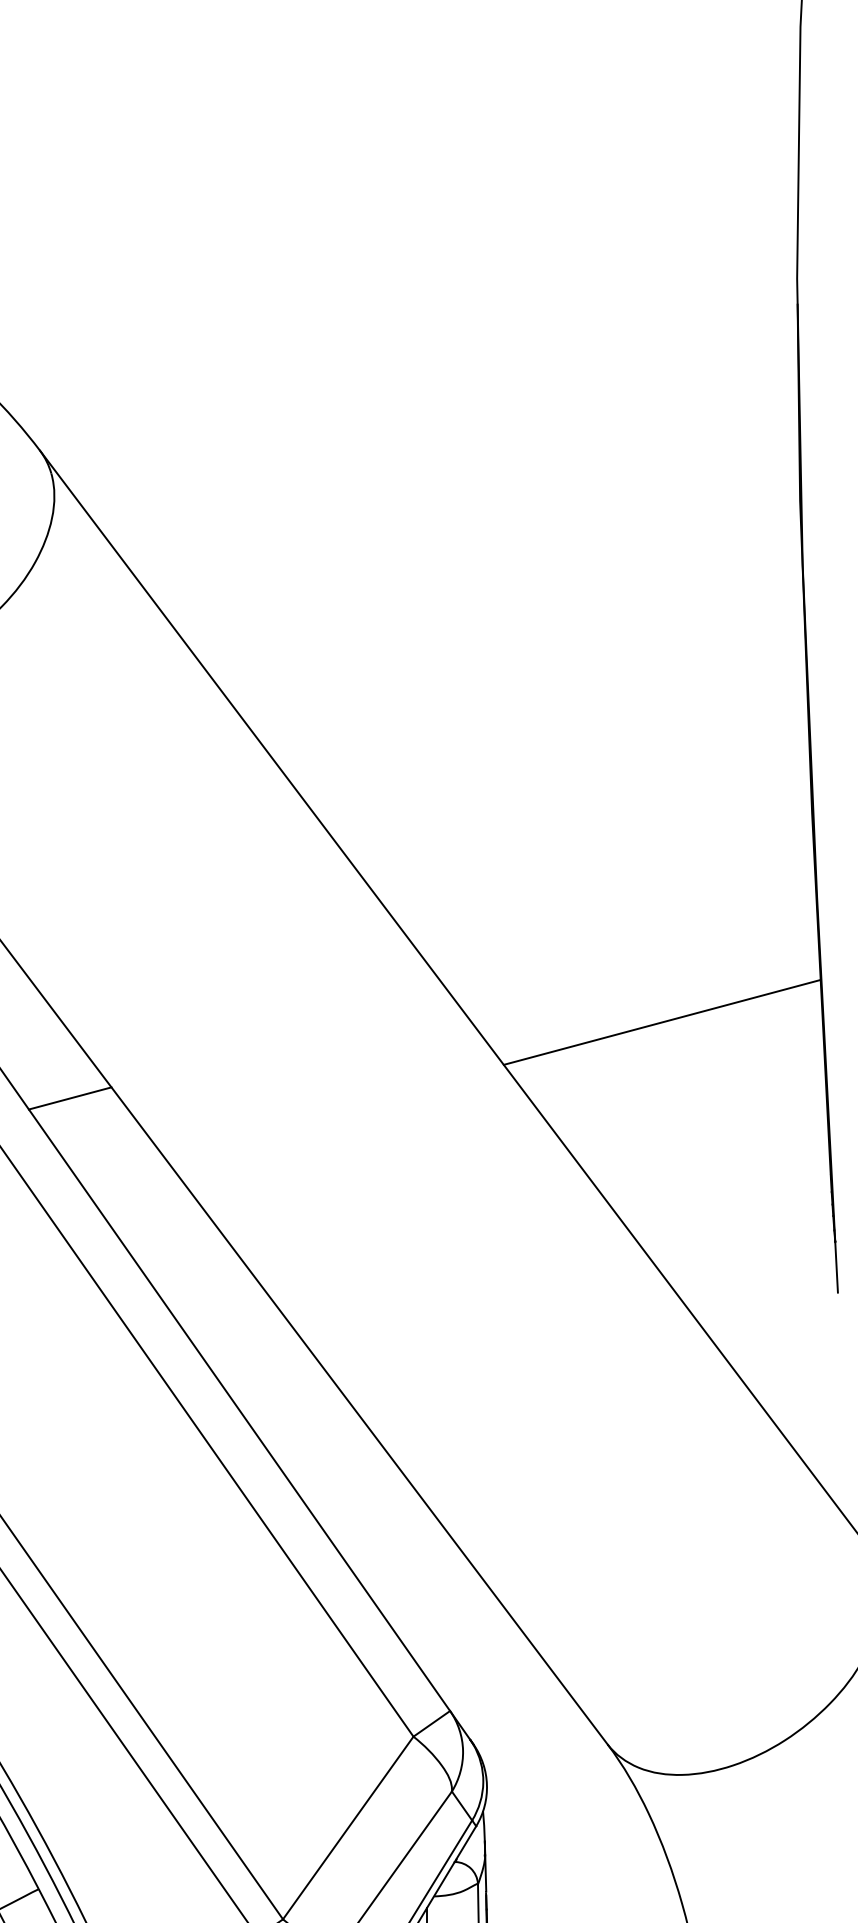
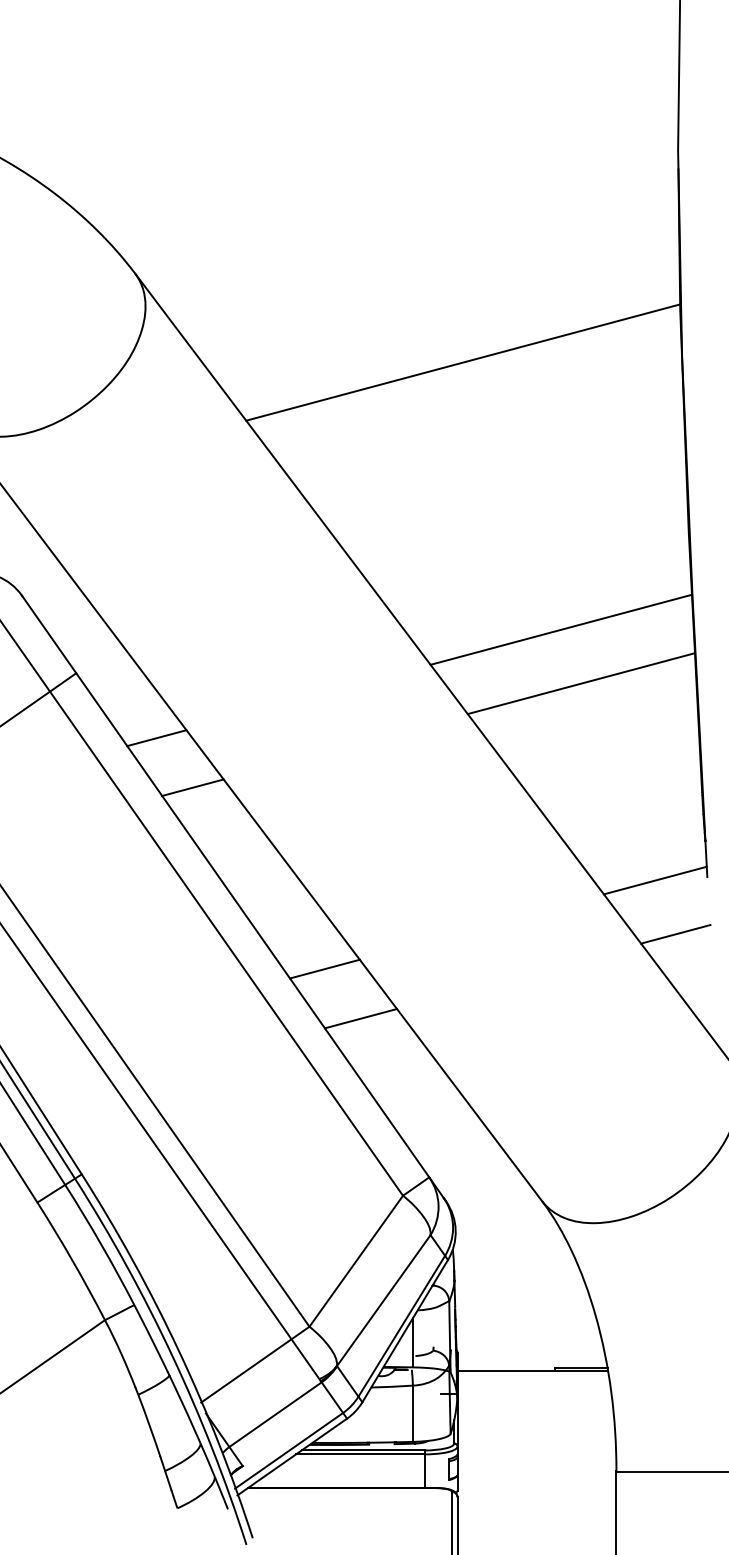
line: (497, 574) -> (463, 362), added
line: (633, 946) -> (560, 629), added
line: (119, 1167) -> (192, 787), added
line: (764, 1296) -> (654, 880), added
line: (793, 1372) -> (675, 934), added
line: (303, 1419) -> (324, 968), added
line: (354, 1489) -> (360, 1018), added

